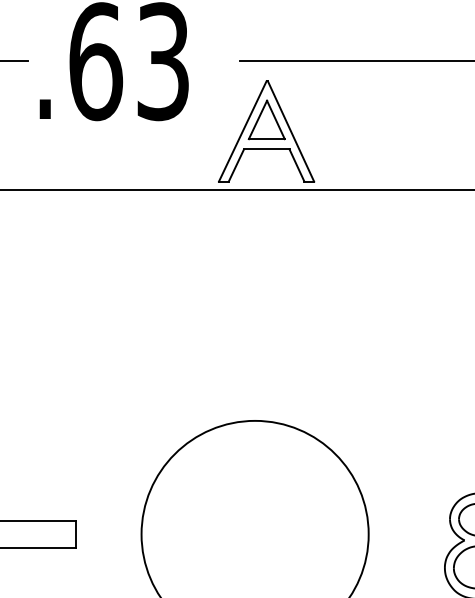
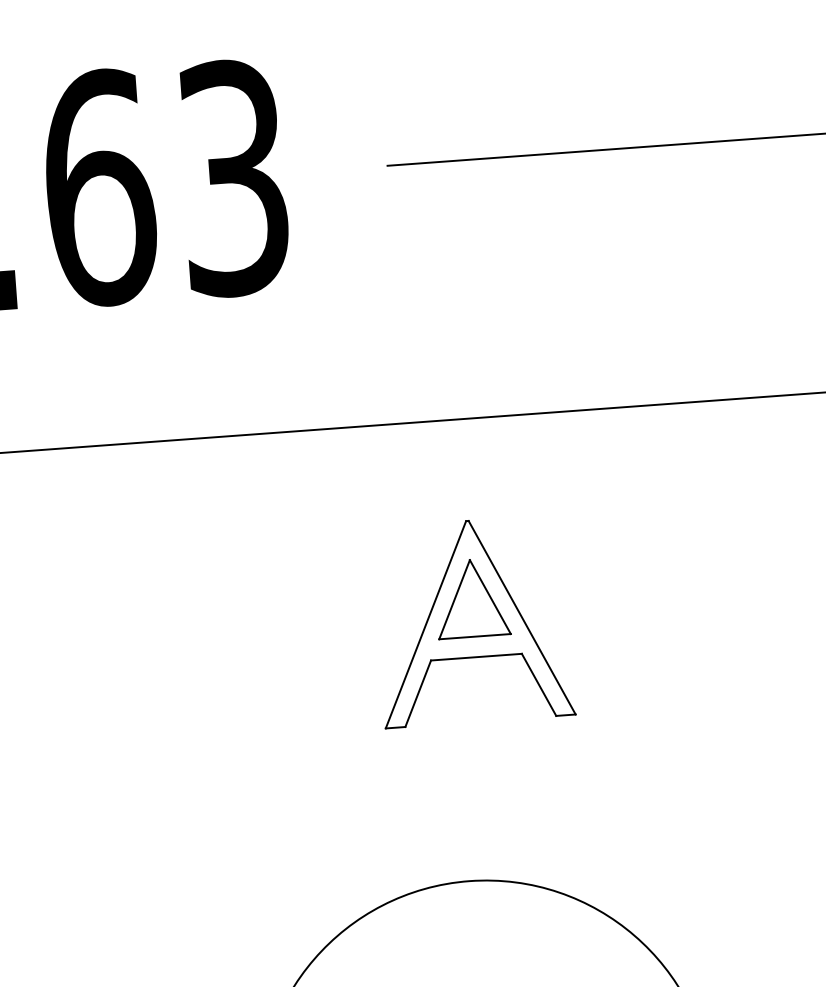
part: (266, 131) -> (473, 621), moved

